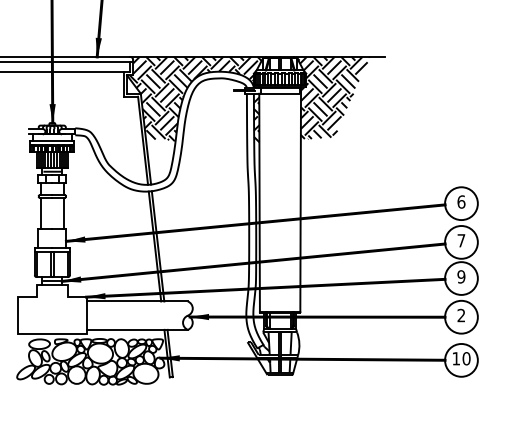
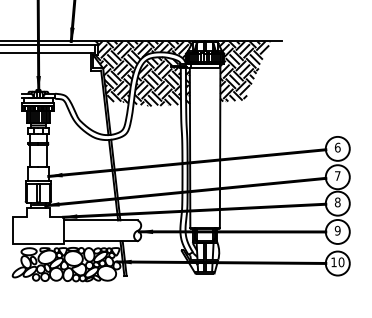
hatch: (215, 111) -> (157, 81), added
text: (461, 276) -> (337, 202), 9 -> 8
text: (461, 315) -> (337, 230), 2 -> 9

